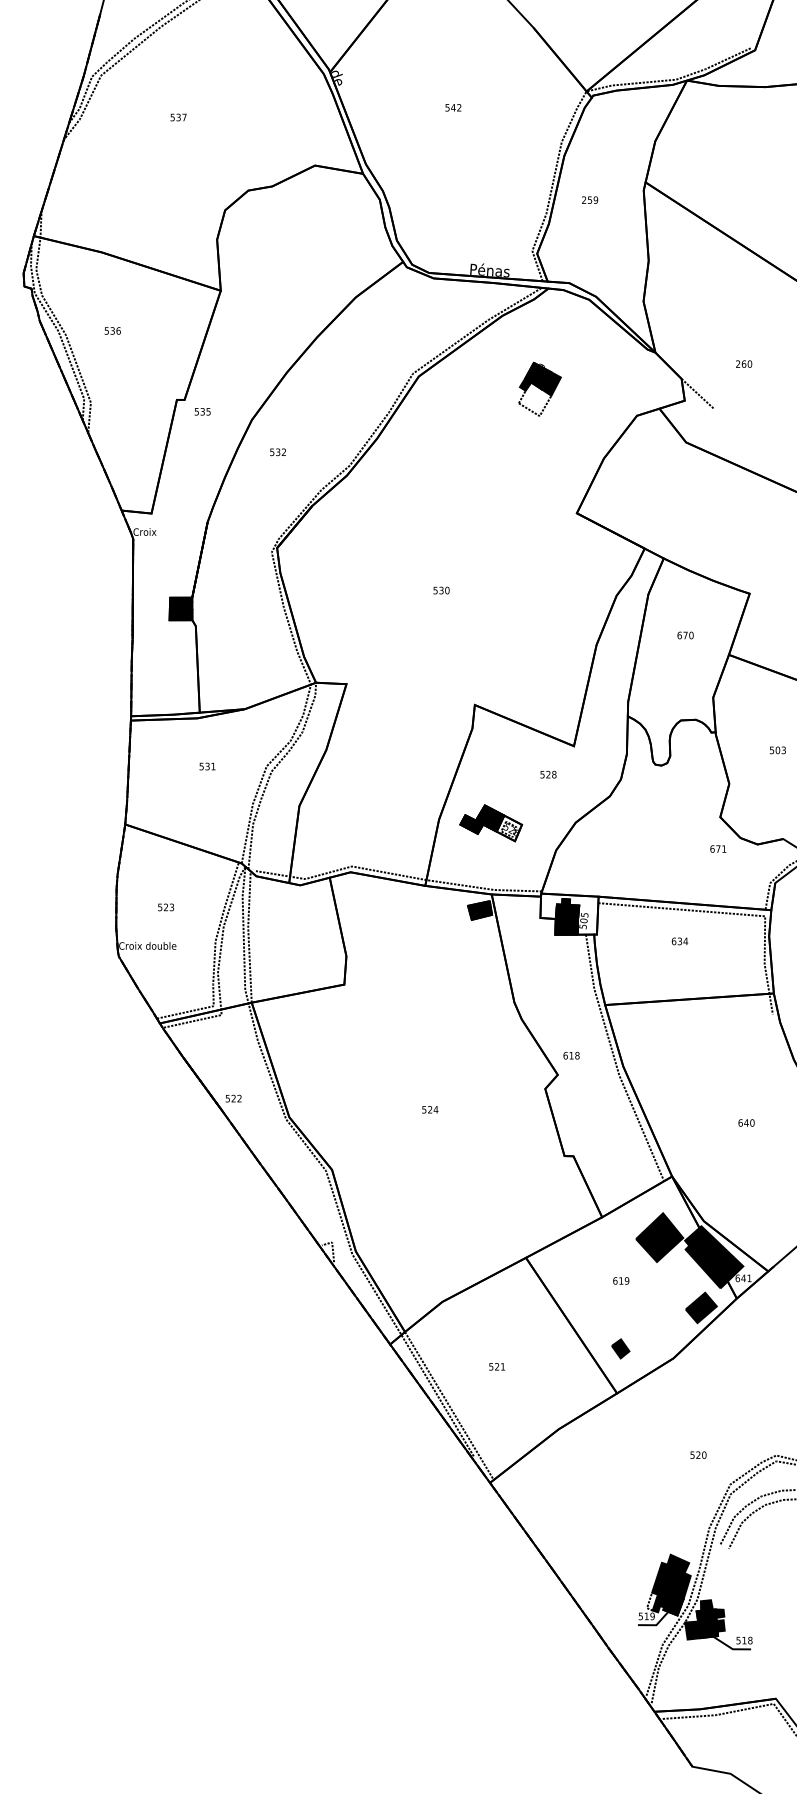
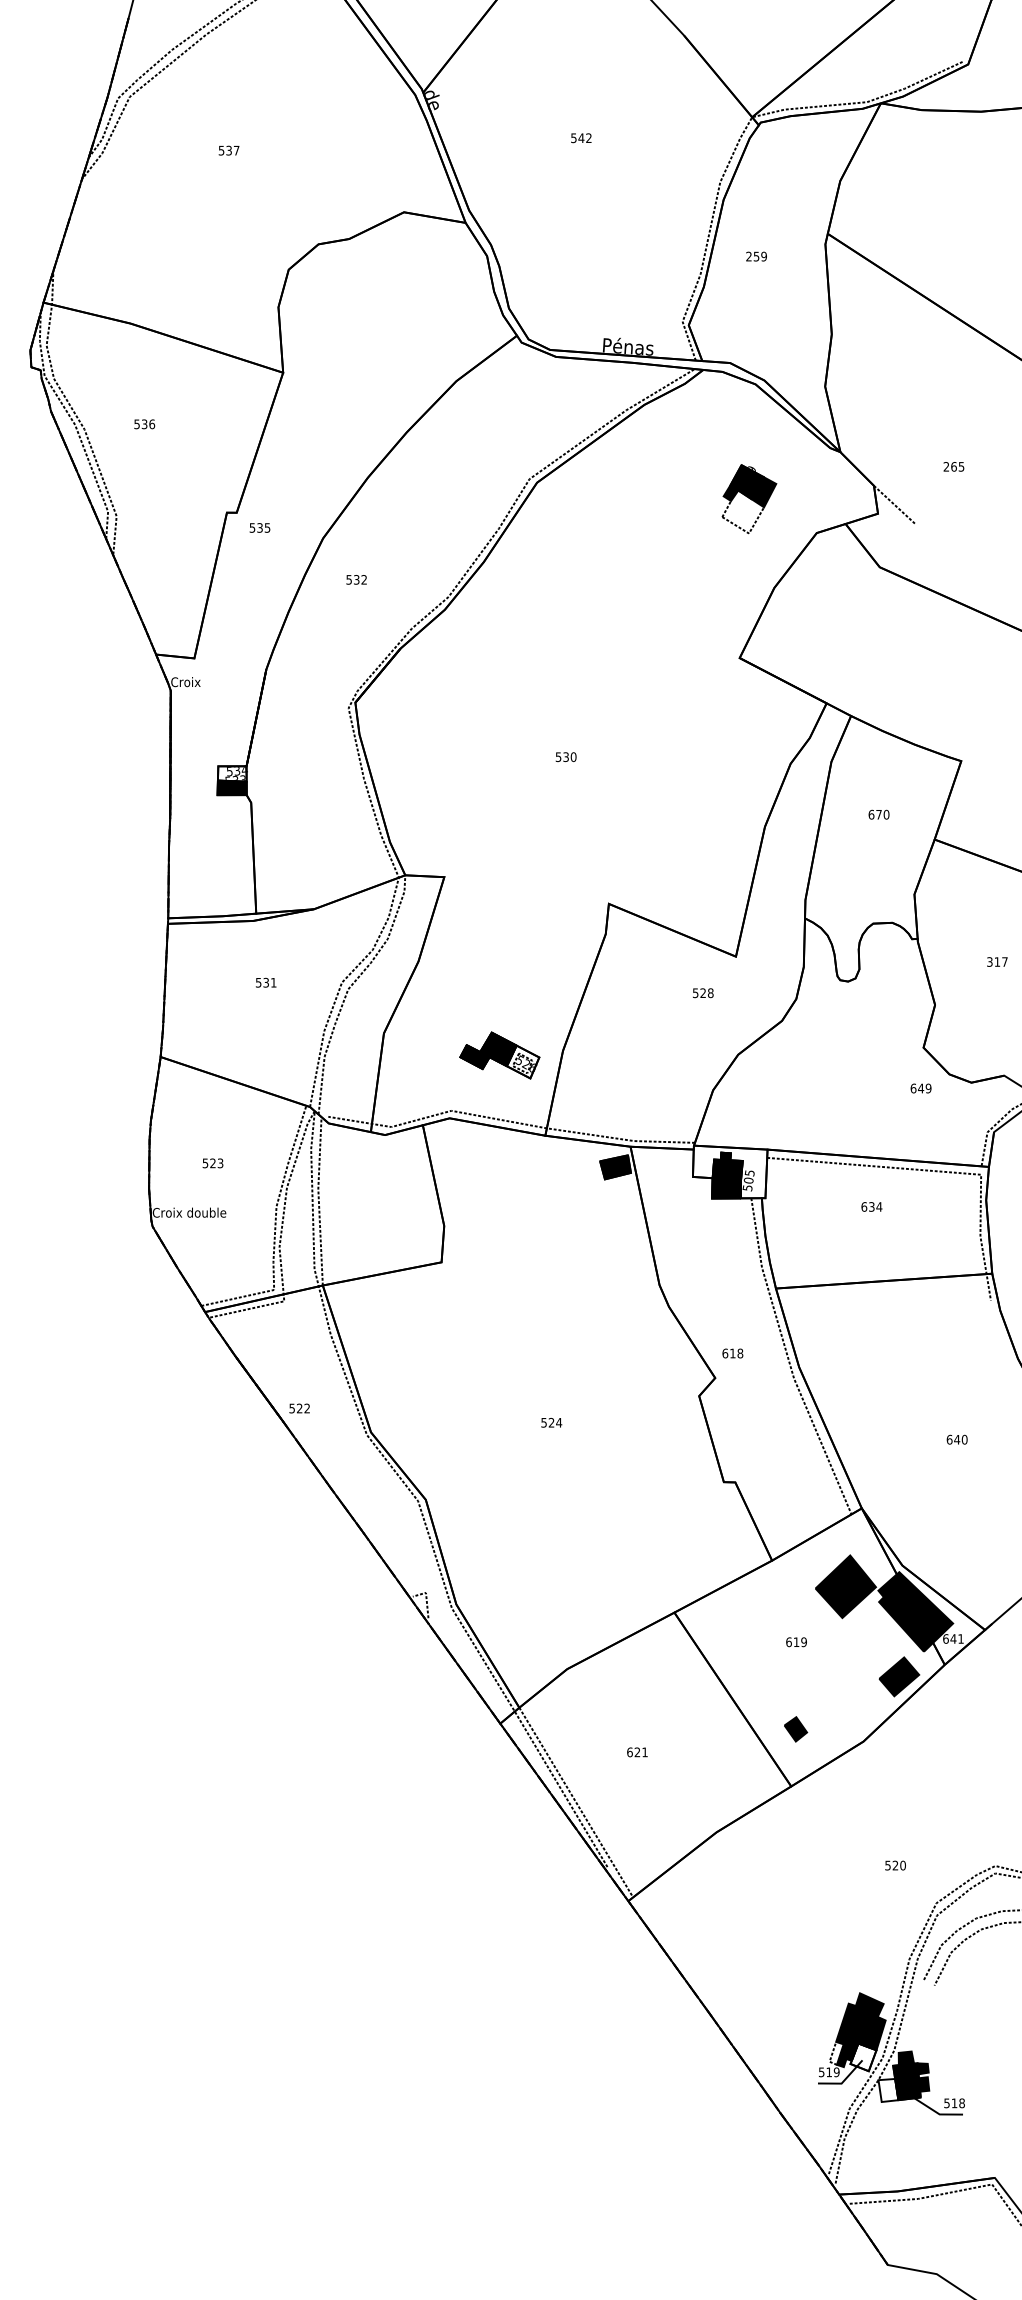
text: (749, 363) -> (961, 466), 260 -> 265
part: (540, 389) -> (749, 499), moved
fill: (180, 603) -> (231, 773), removed
text: (777, 749) -> (997, 961), 503 -> 317
part: (490, 823) -> (499, 1055), moved
text: (721, 849) -> (924, 1088), 671 -> 649
text: (490, 1366) -> (629, 1752), 521 -> 621
fill: (673, 1604) -> (863, 2057), removed
fill: (692, 1630) -> (888, 2090), removed

